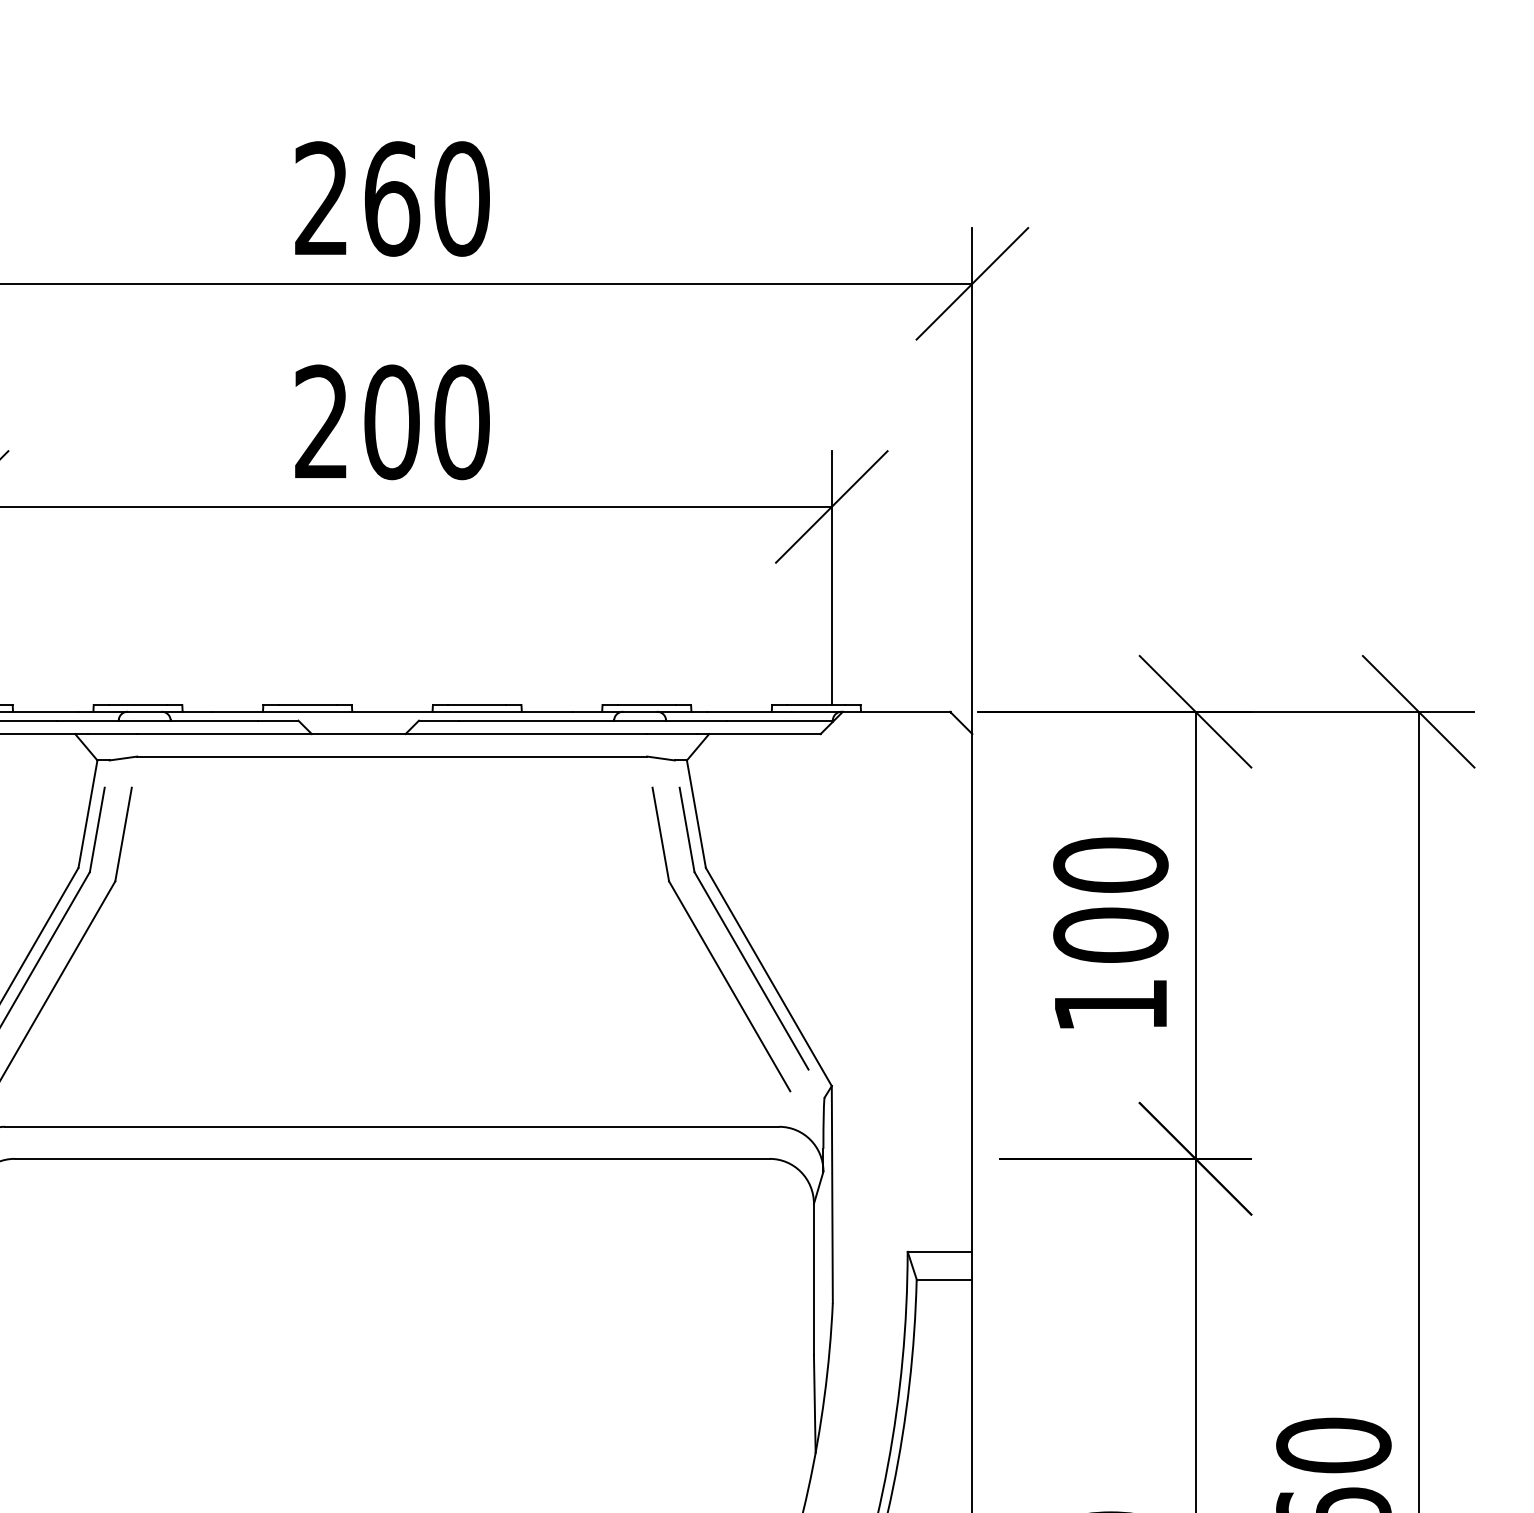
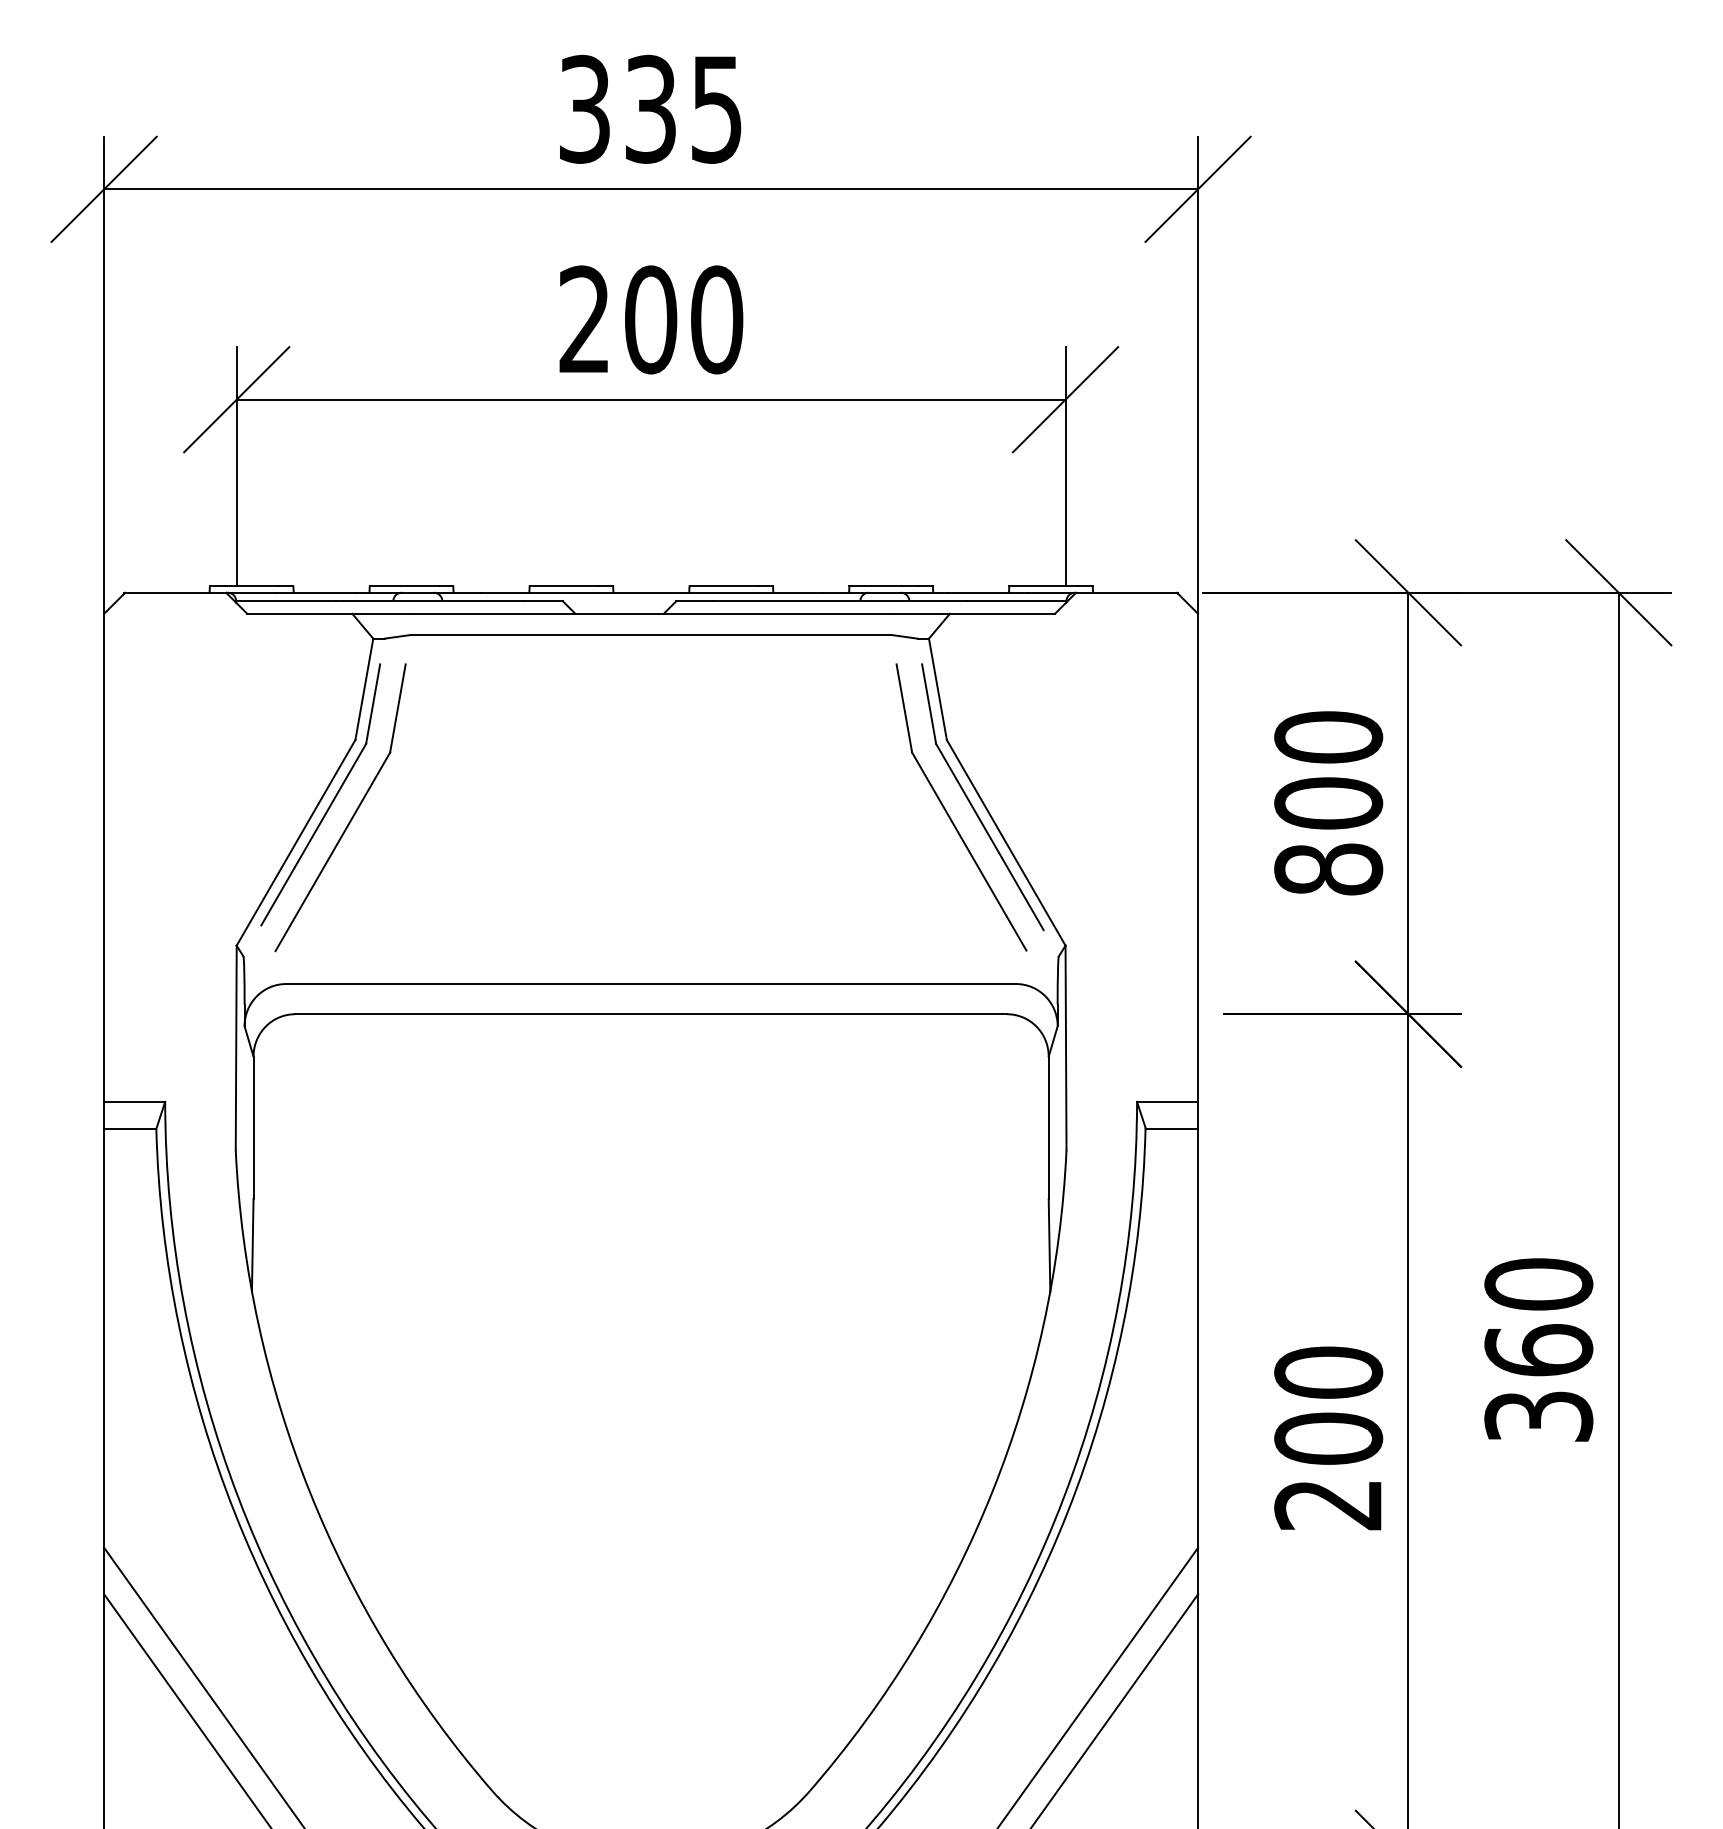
text: (392, 198) -> (651, 108), 260 -> 335
text: (1110, 1005) -> (1328, 869), 100 -> 800

